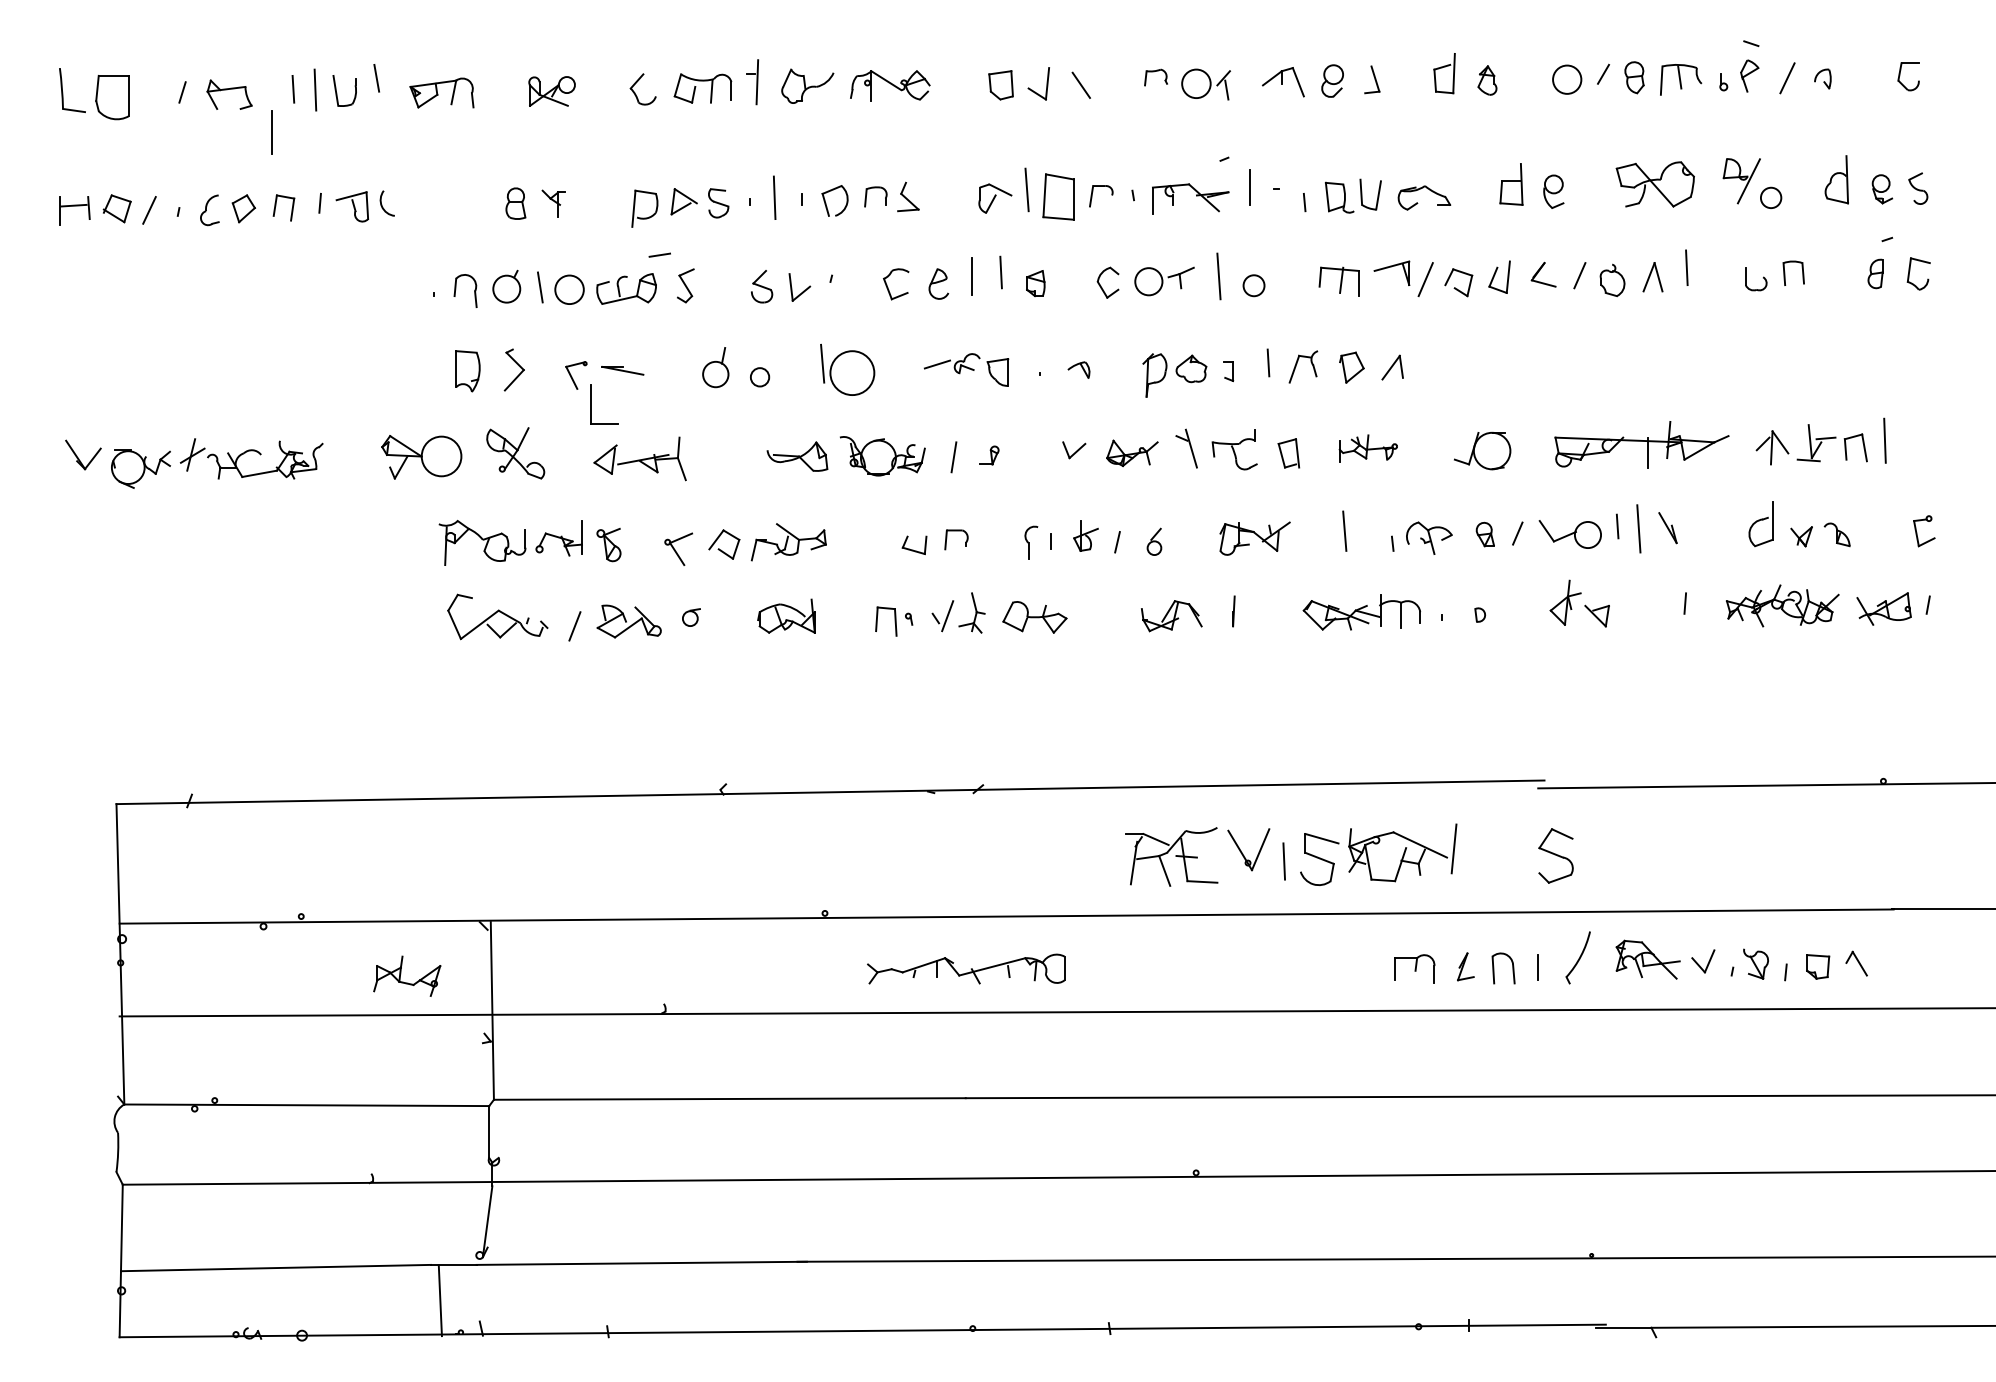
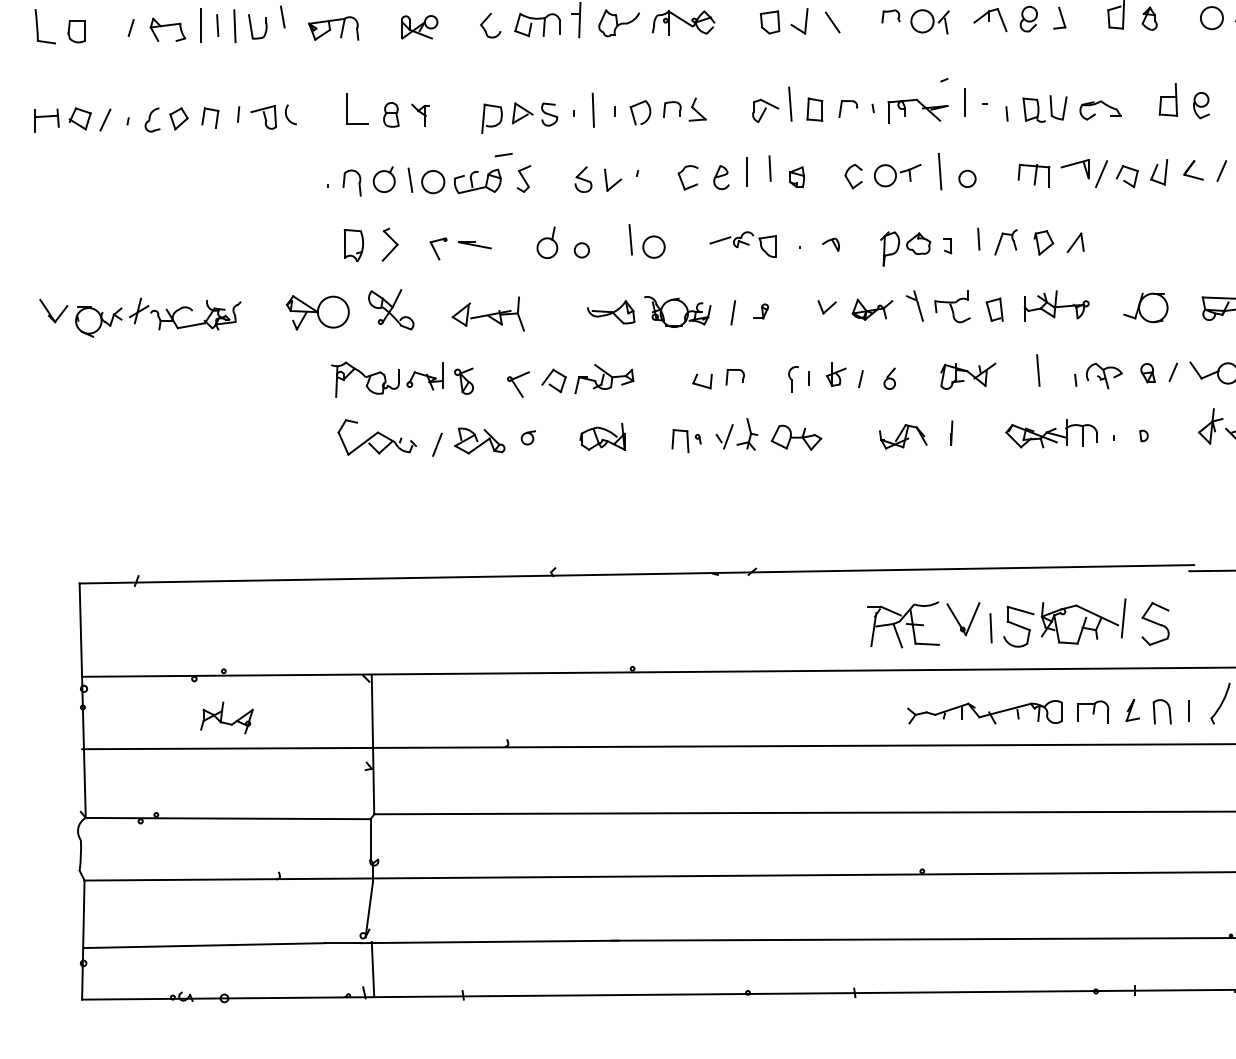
part: (112, 96) -> (76, 31), size x0.62
line: (271, 132) -> (200, 25), moved
part: (1058, 196) -> (814, 109), size x0.62
circle: (852, 372) -> (654, 246), size x0.62
part: (591, 404) -> (347, 109), moved
part: (1368, 448) -> (1056, 305), size x1.43
part: (1555, 855) -> (1155, 623), moved
part: (966, 968) -> (985, 711), moved
part: (401, 974) -> (222, 716), moved
line: (439, 1300) -> (372, 969), moved

